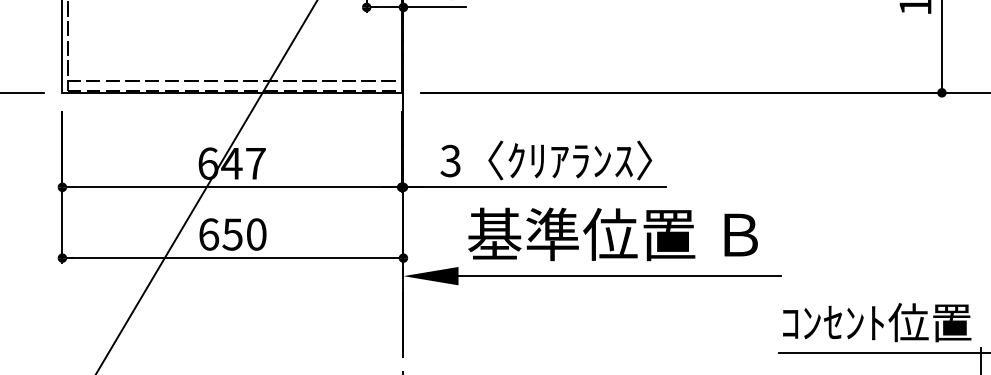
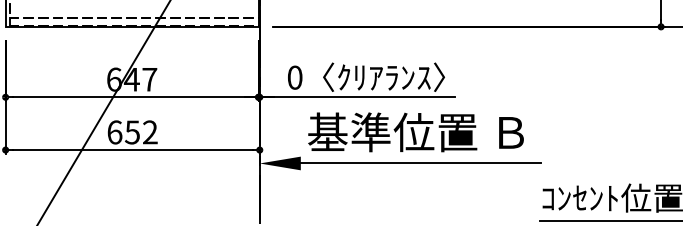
text: (450, 160) -> (294, 77), 3 -> 0
text: (256, 234) -> (150, 132), 650 -> 652

